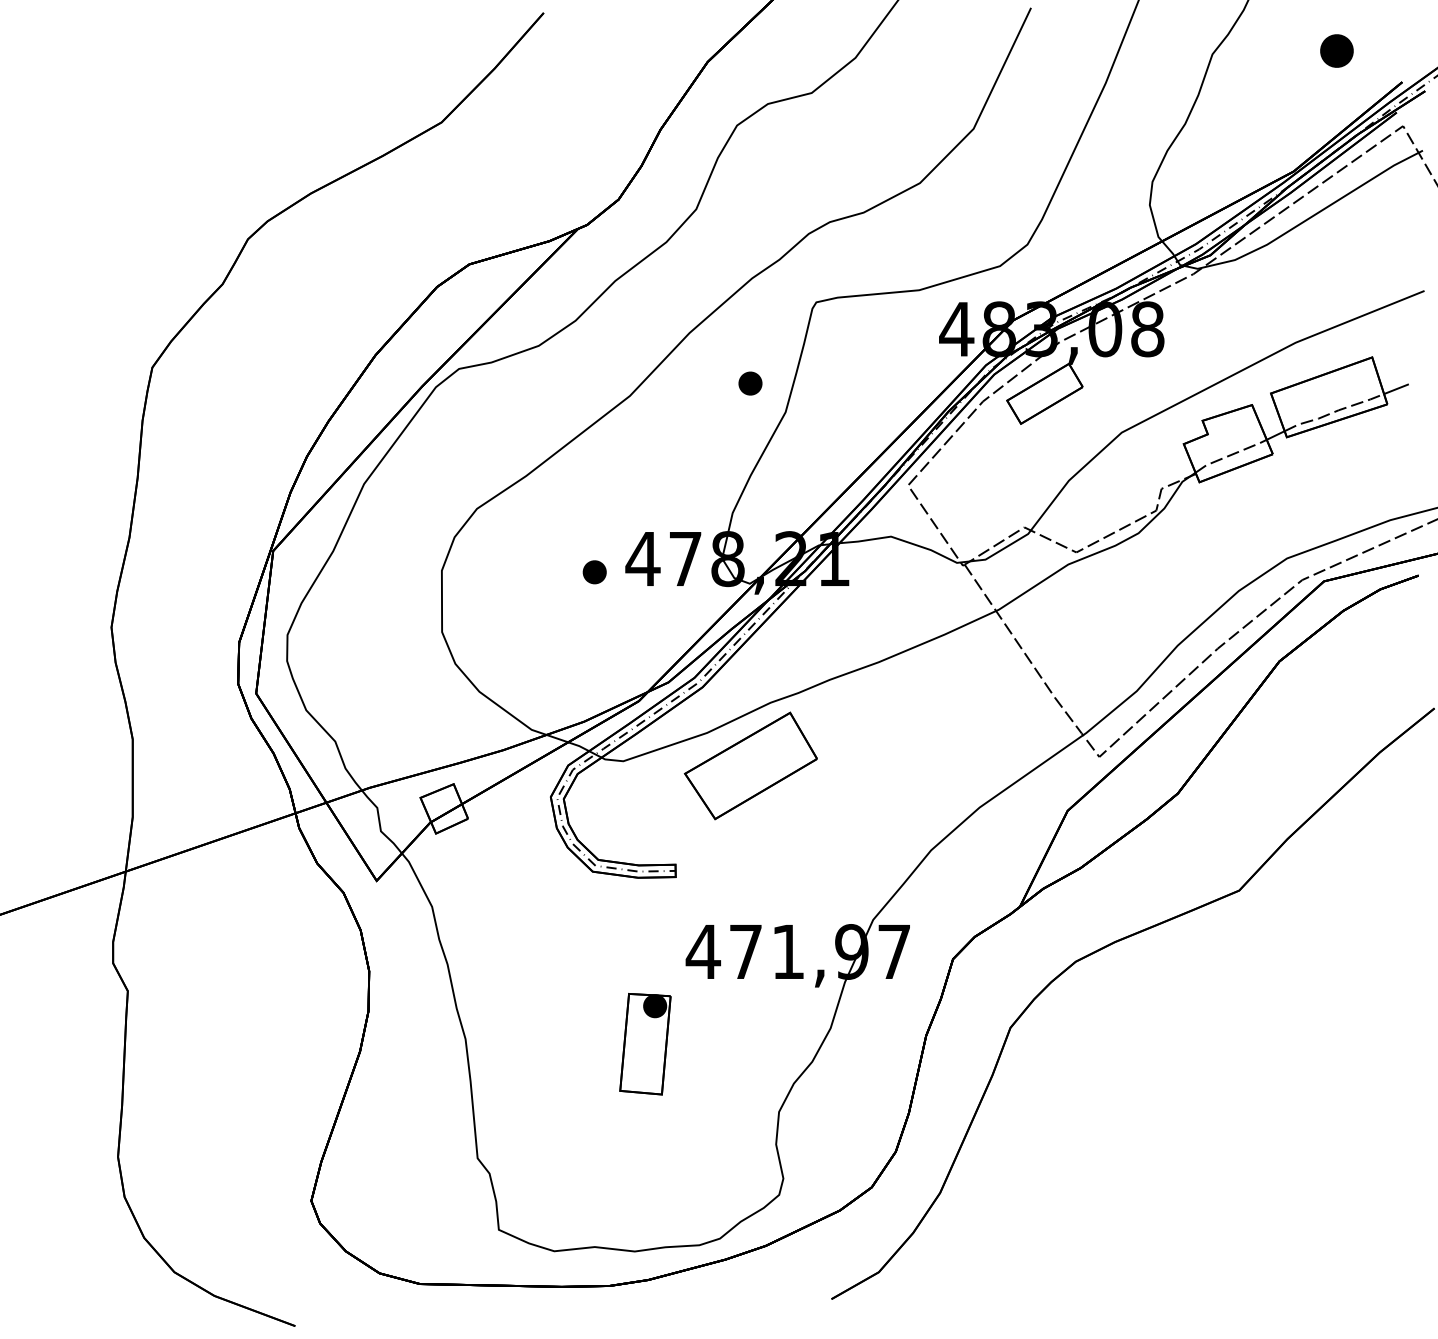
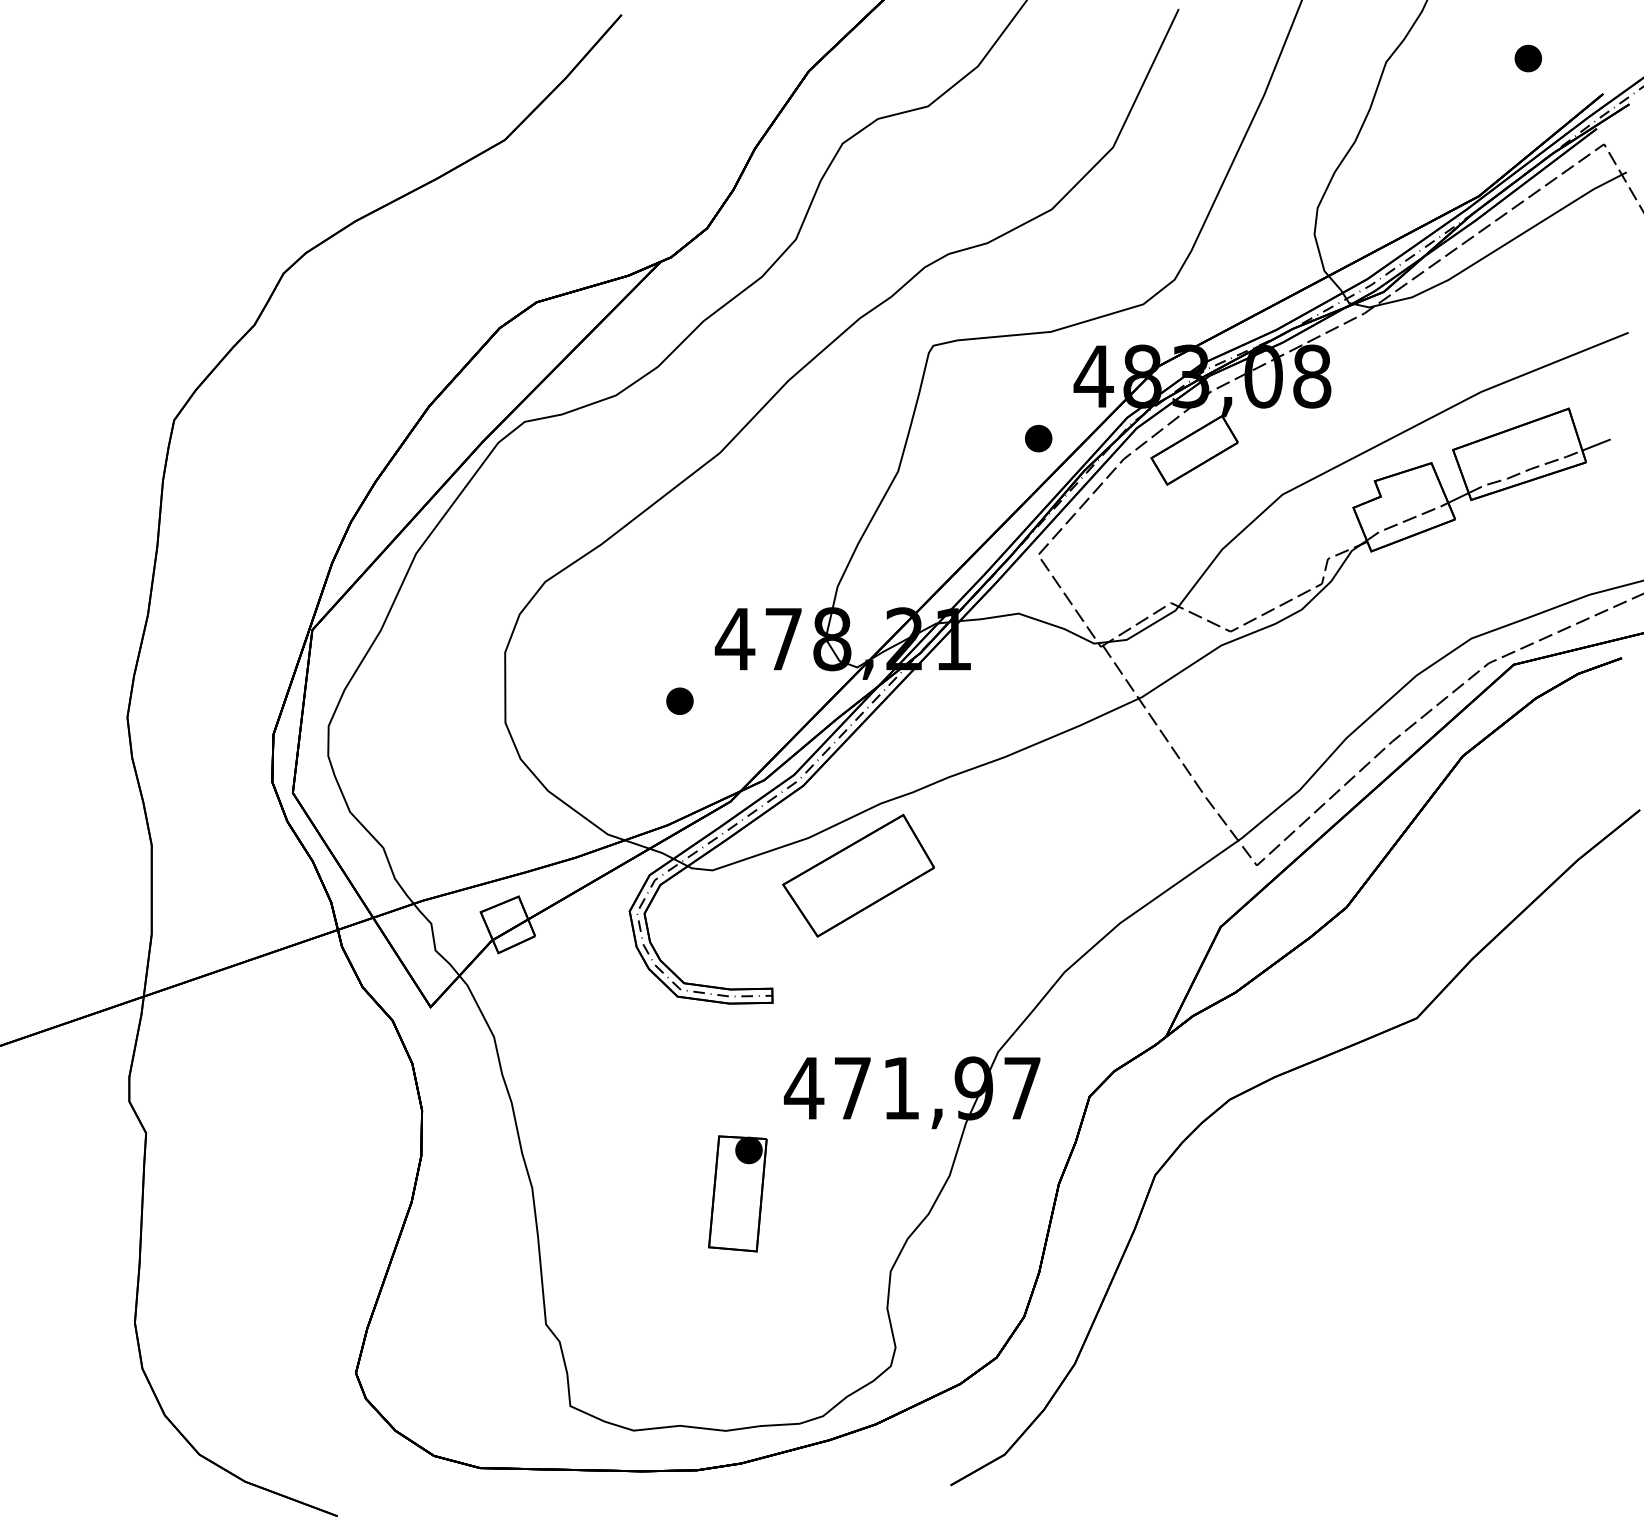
part: (1336, 51) -> (1527, 58), size x0.71
part: (750, 383) -> (1038, 438), moved
part: (594, 572) -> (679, 701), moved

